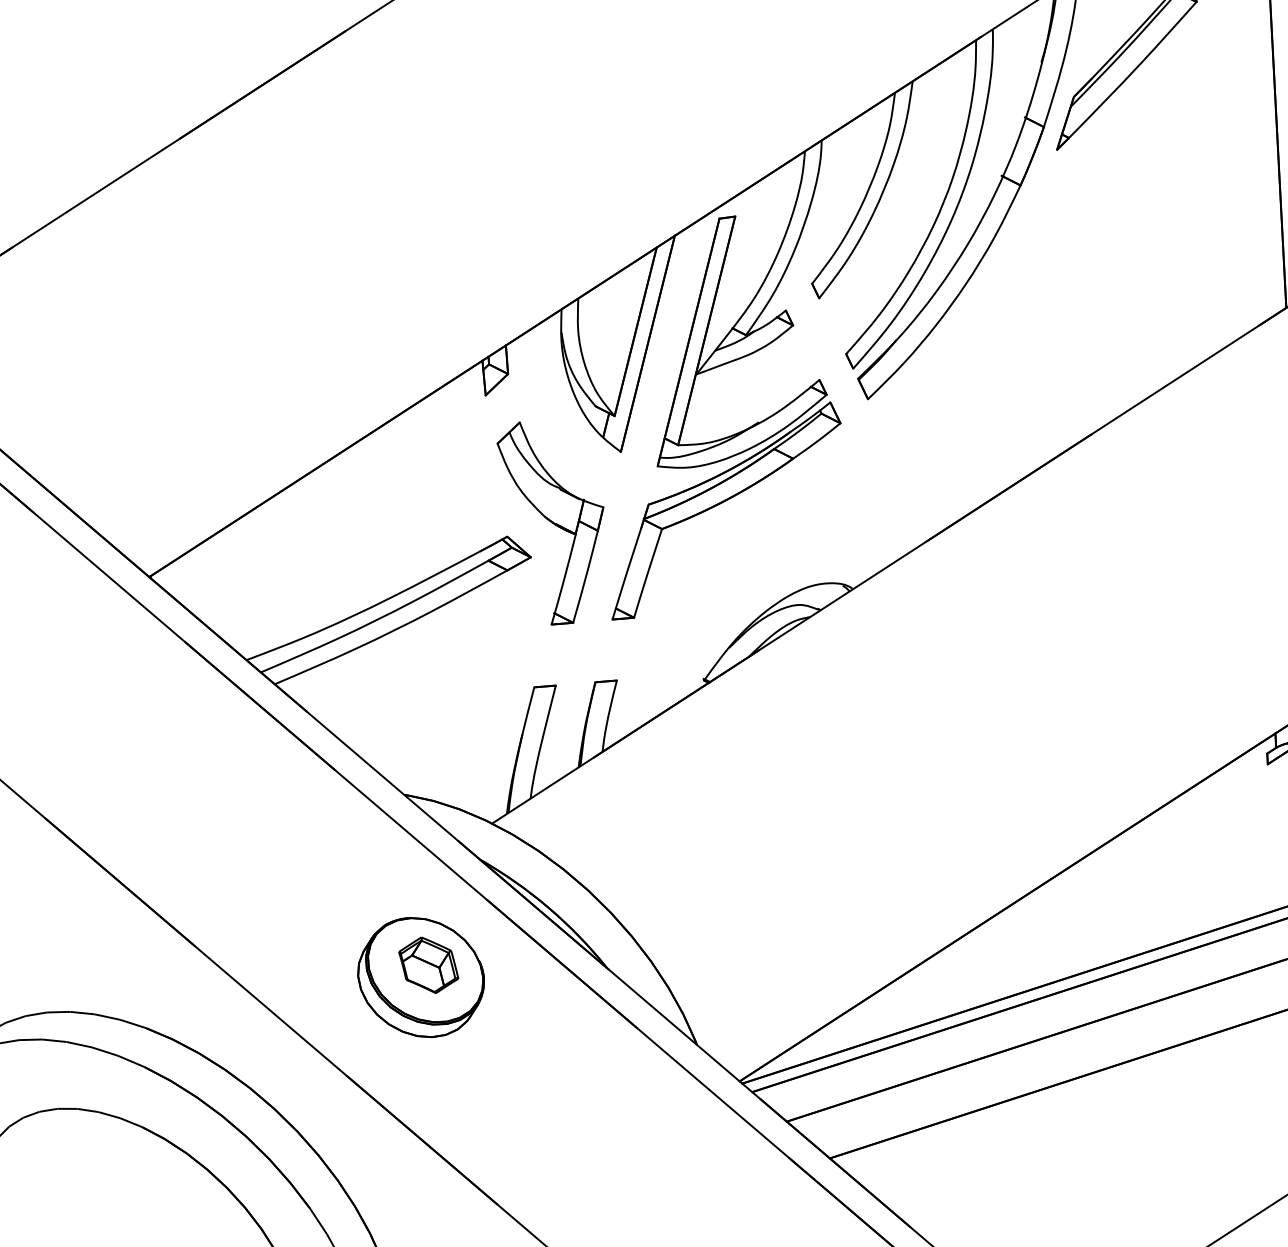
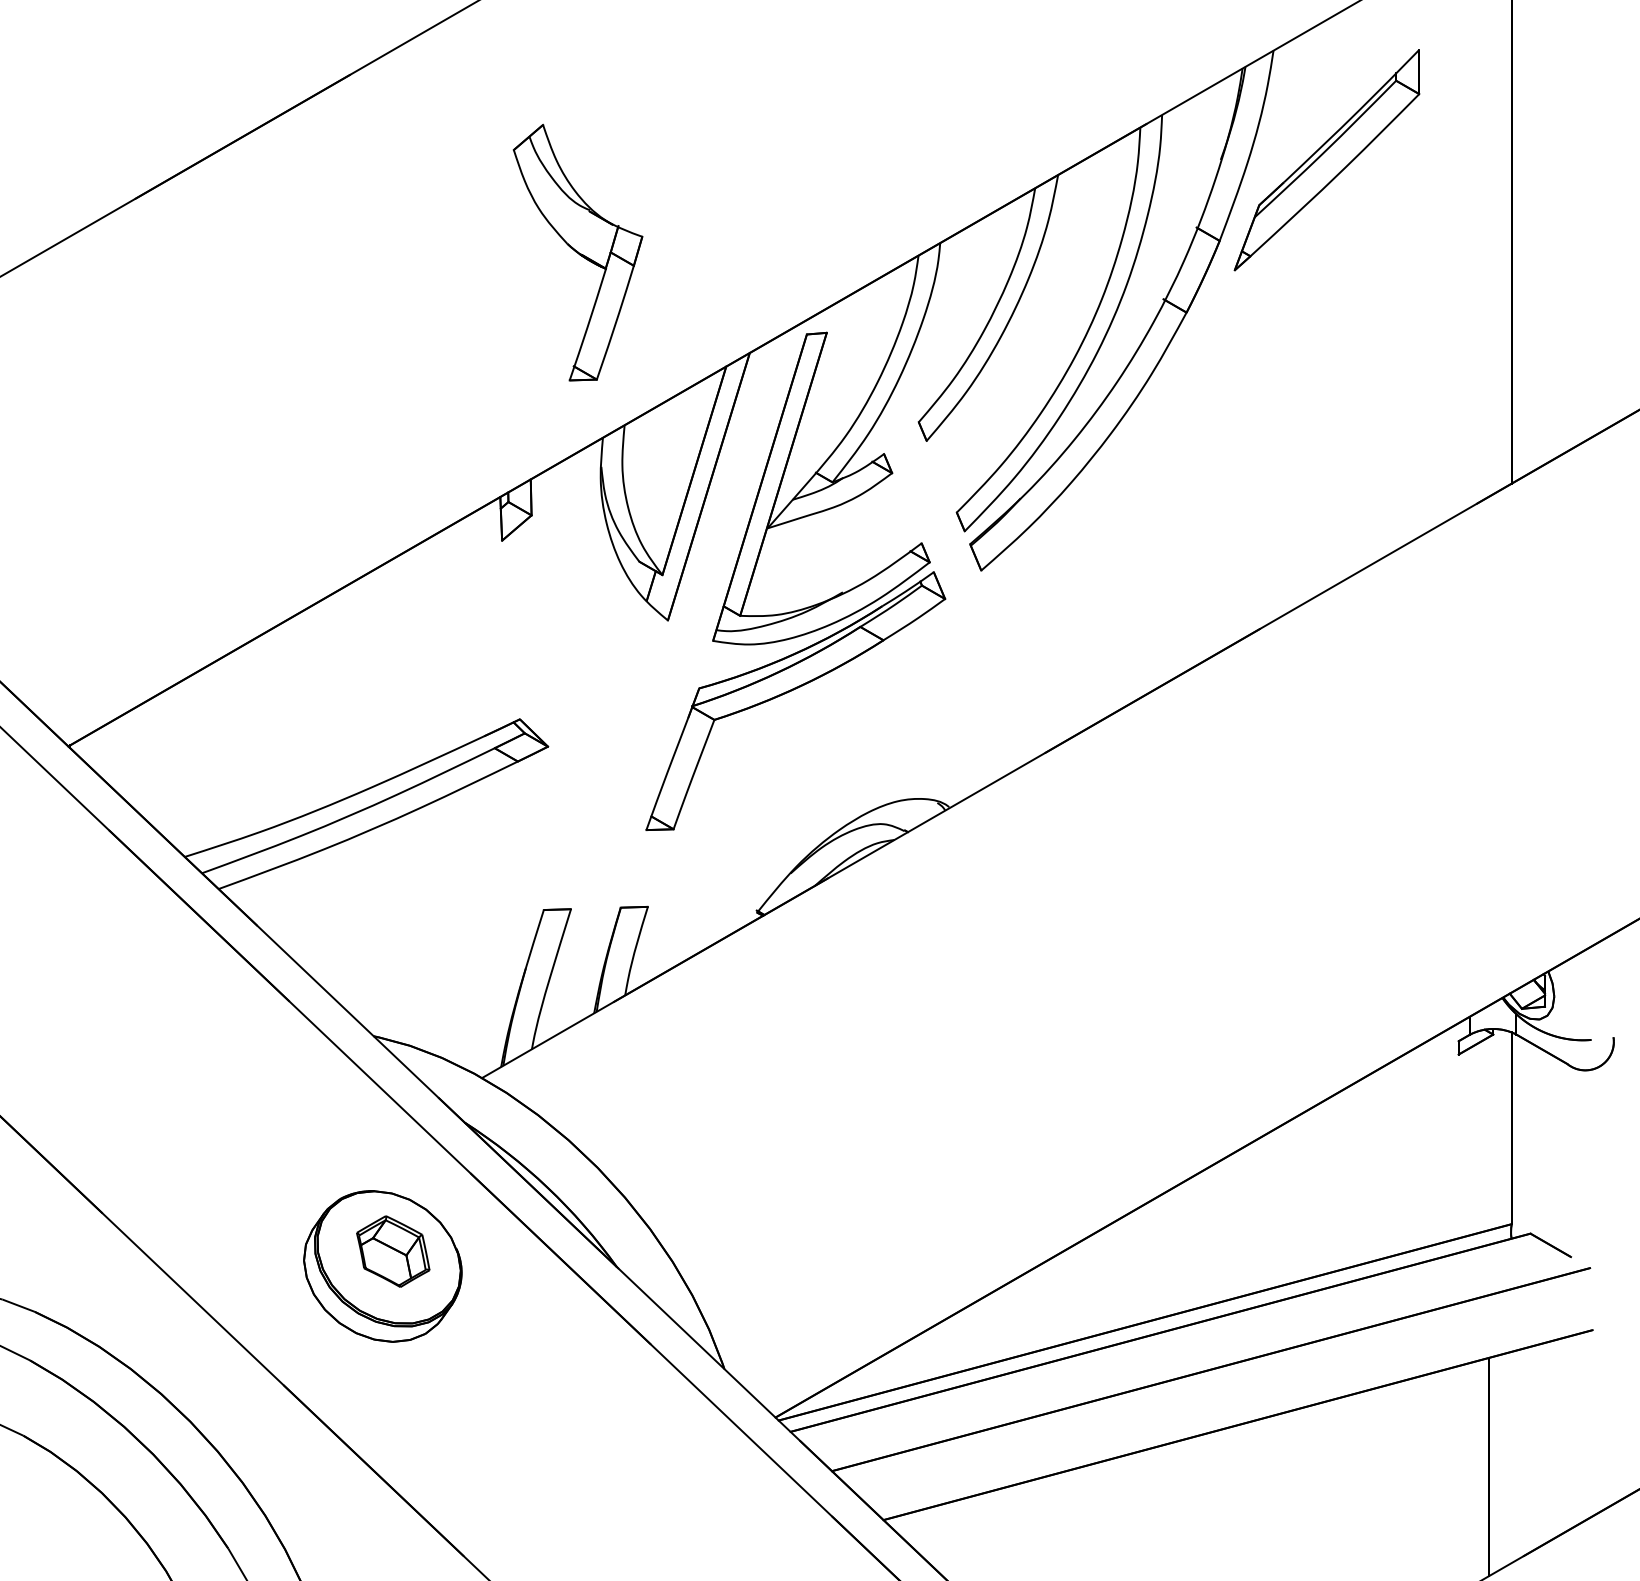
part: (552, 522) -> (577, 252), moved

